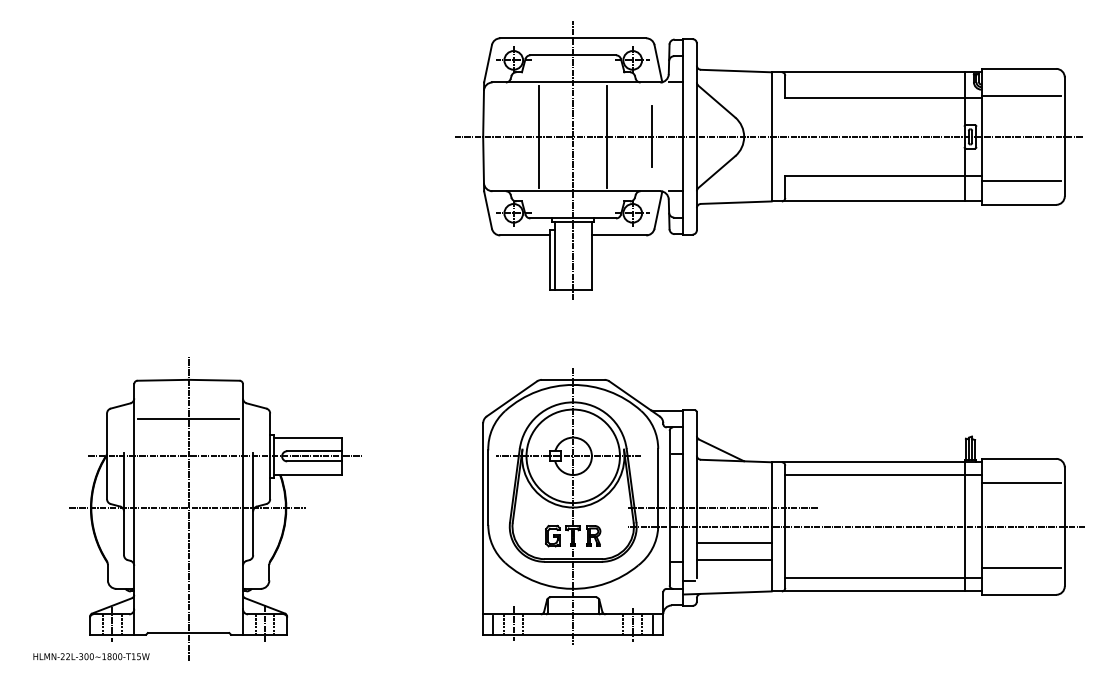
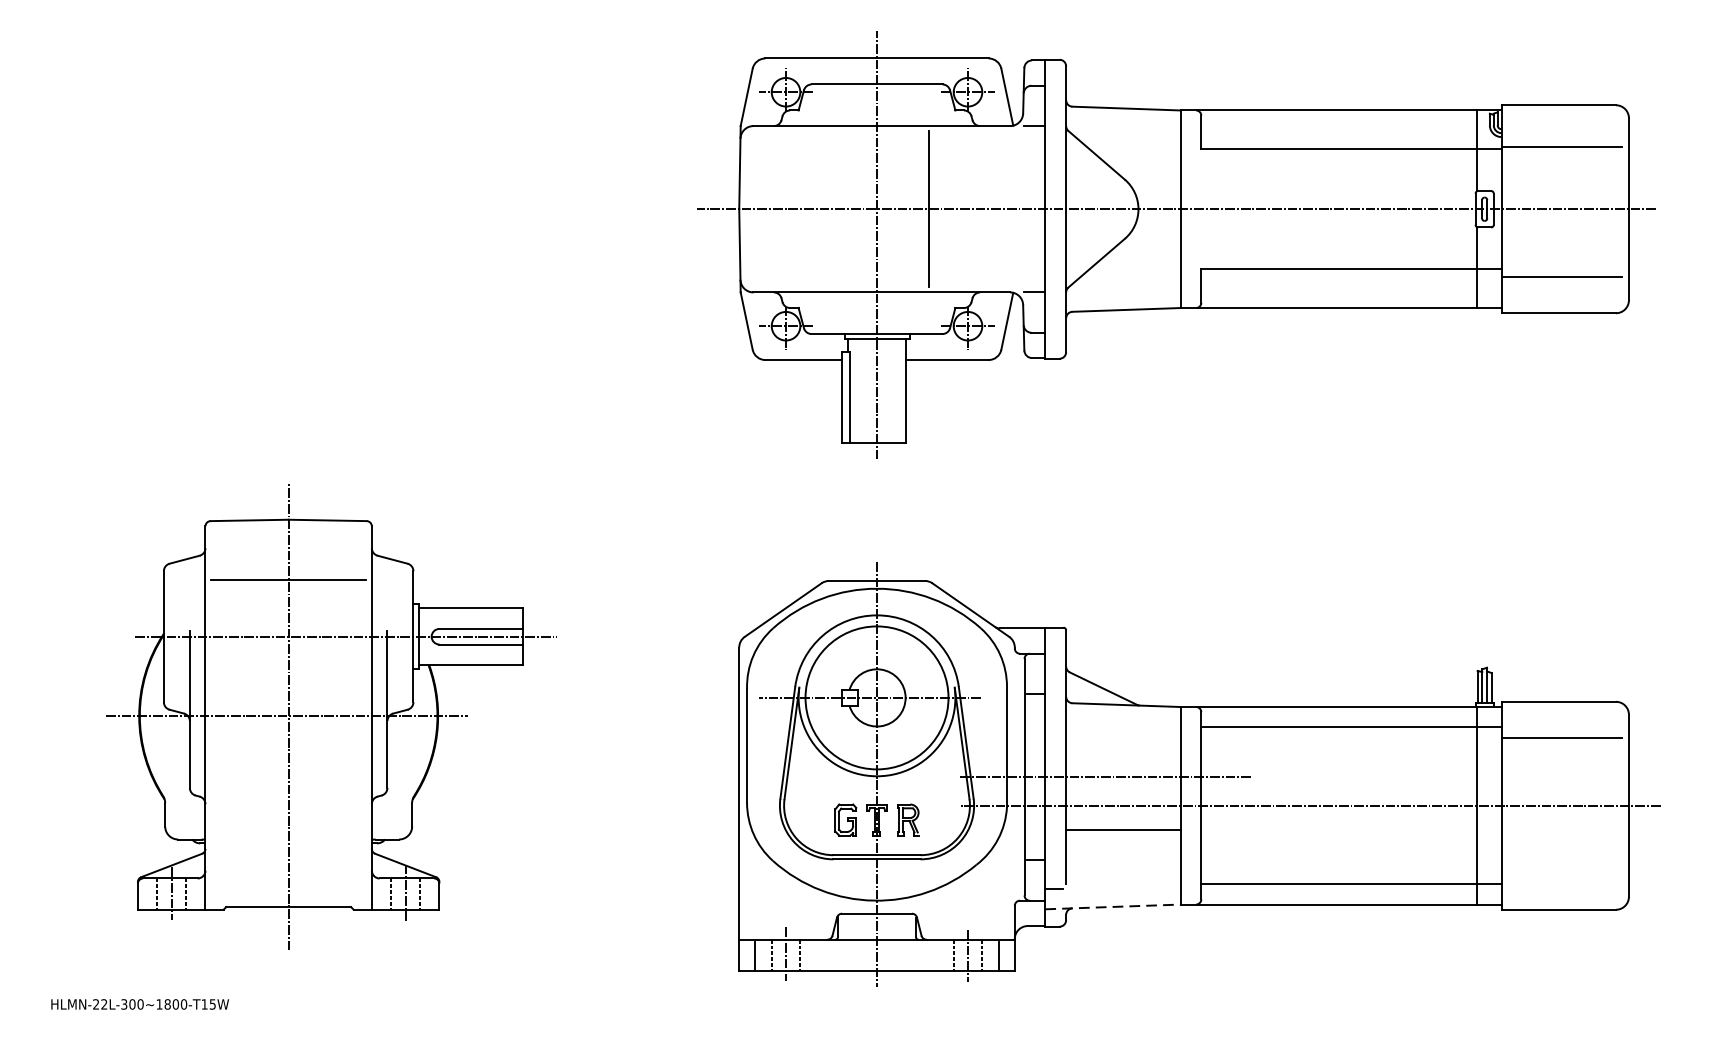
line: (539, 136) -> (825, 208), removed
line: (651, 136) -> (996, 208), removed
part: (215, 508) -> (329, 716), moved
line: (733, 560) -> (1122, 857), removed
line: (1020, 567) -> (1561, 867), removed
line: (727, 592) -> (1112, 906), solid -> dashed

